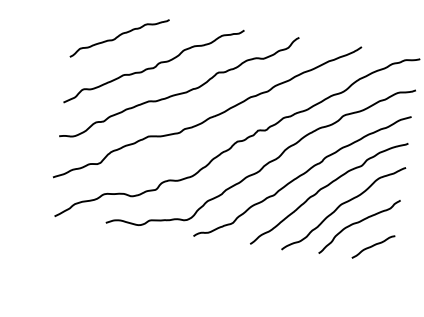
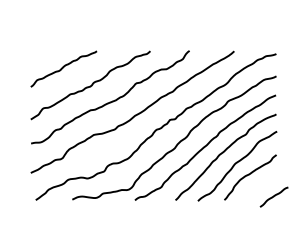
curve: (372, 245) -> (273, 196), moved

